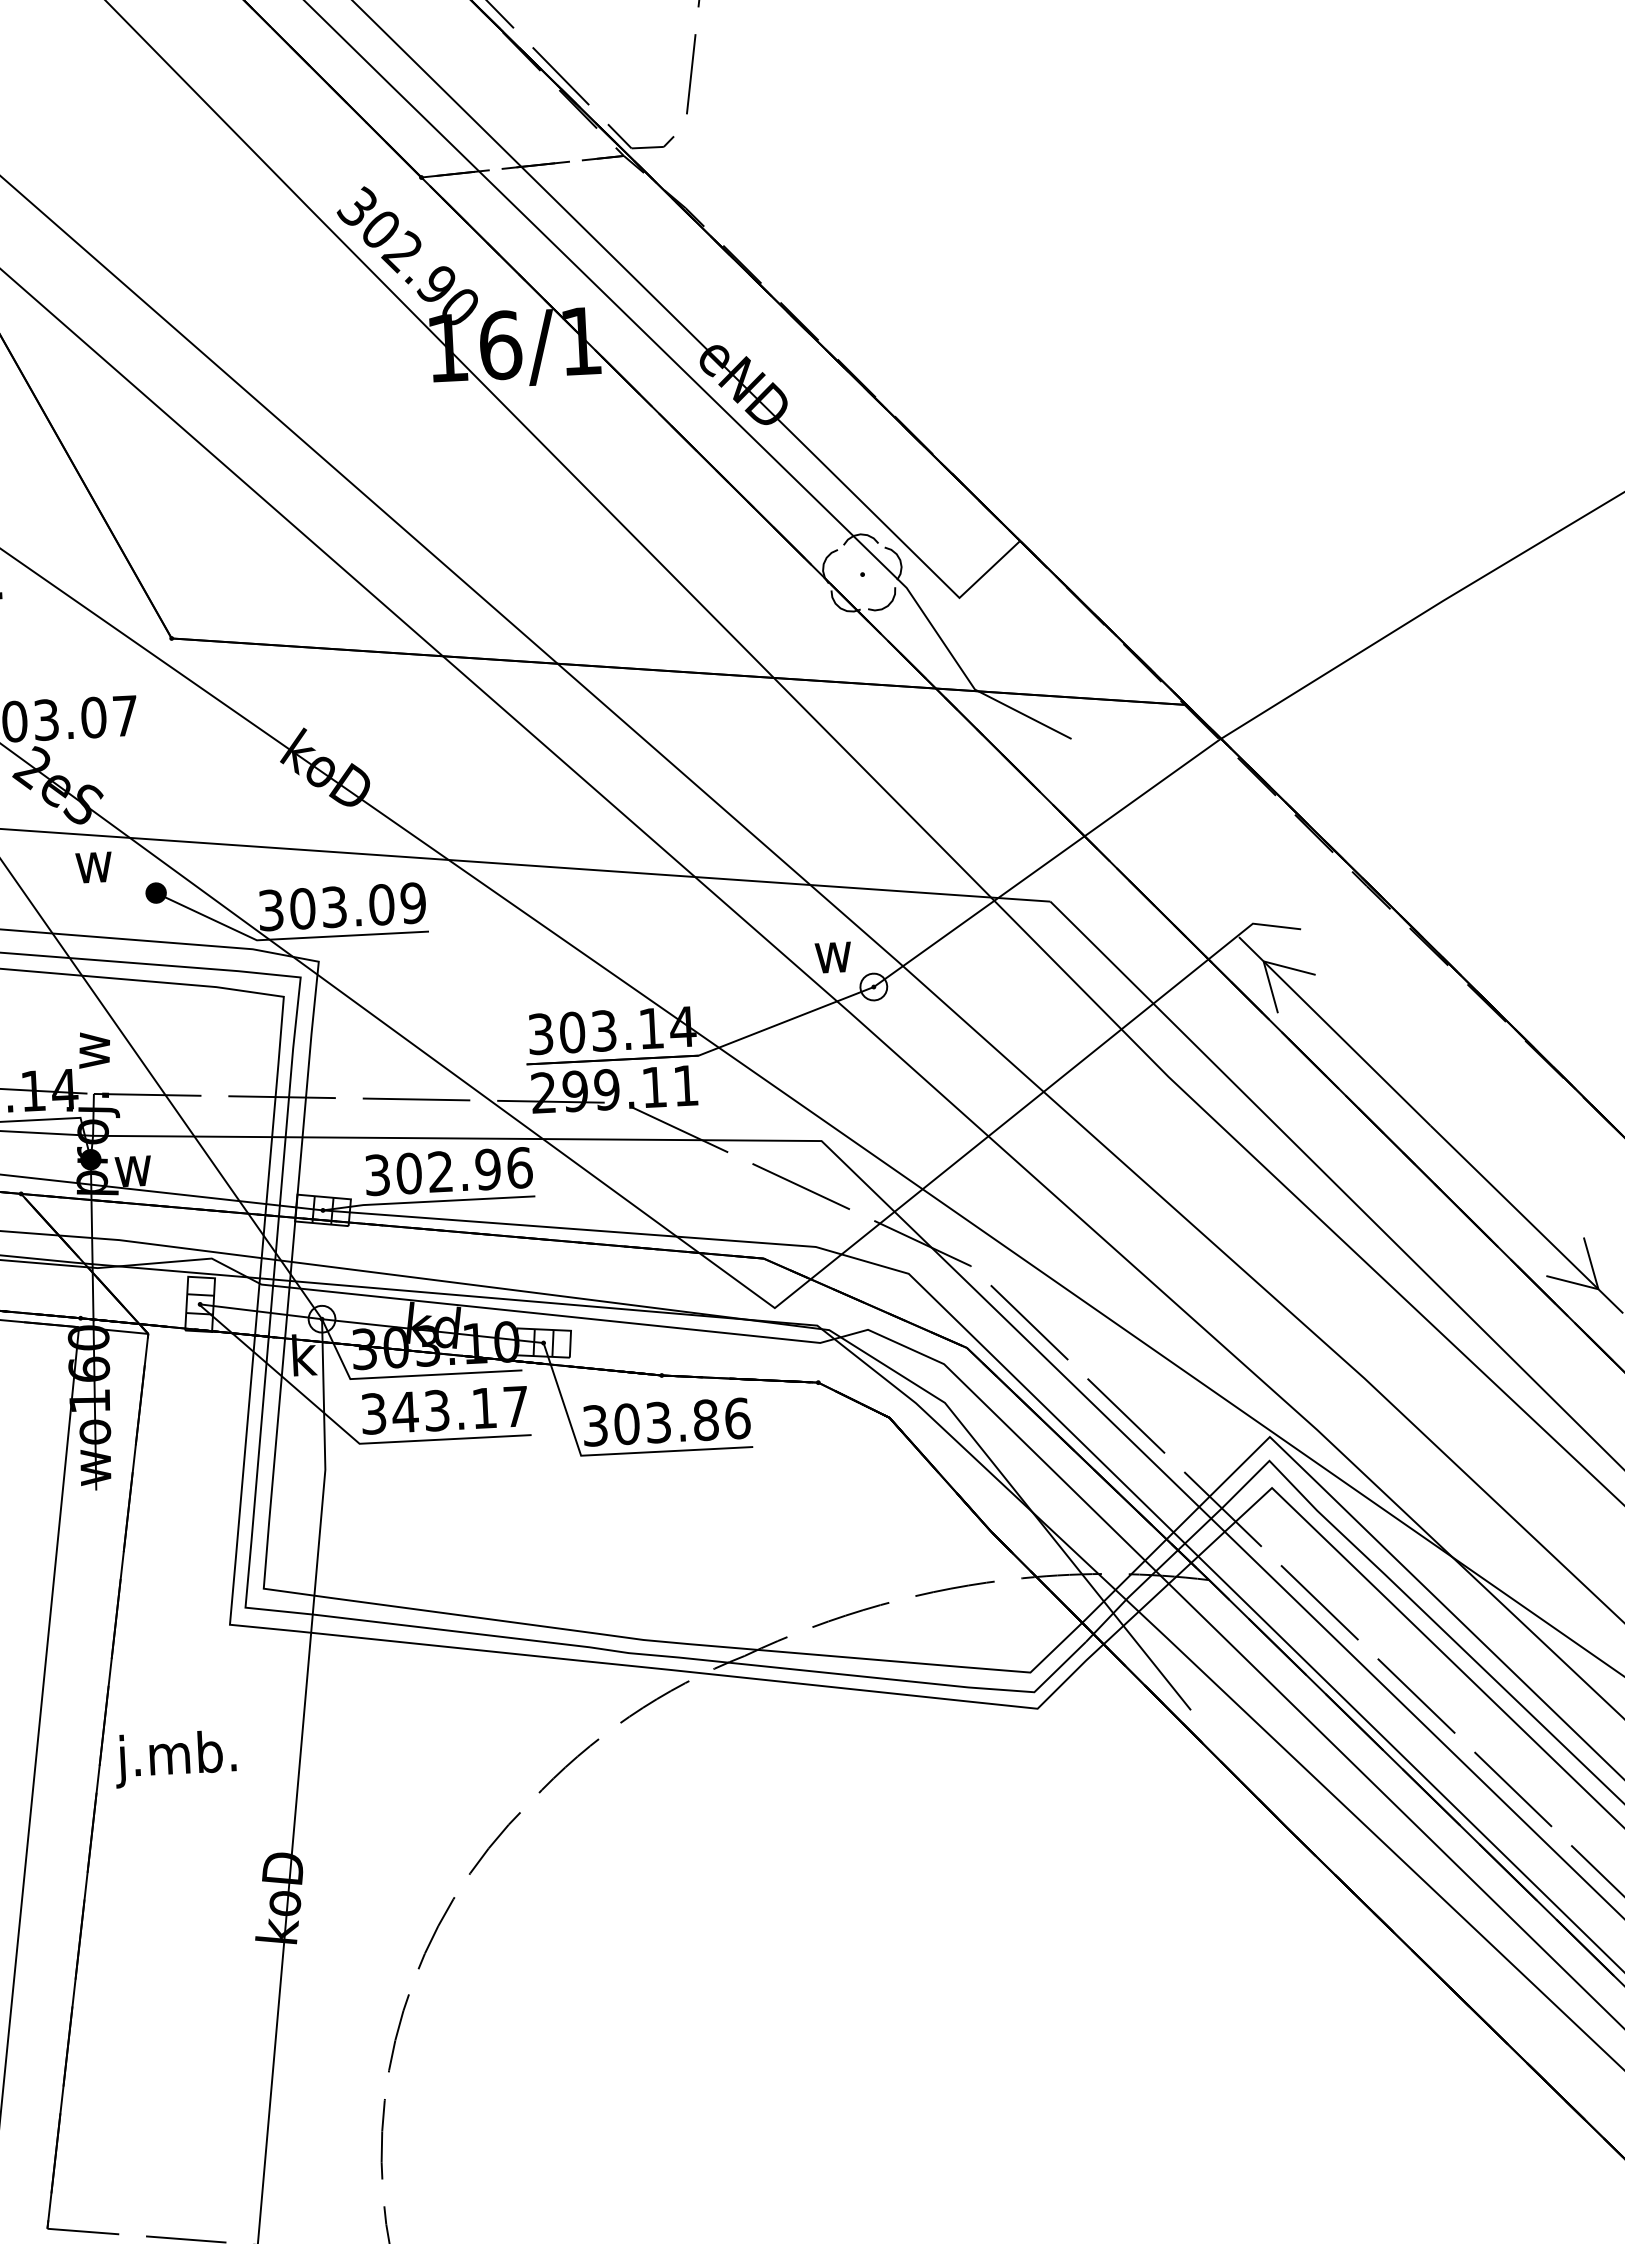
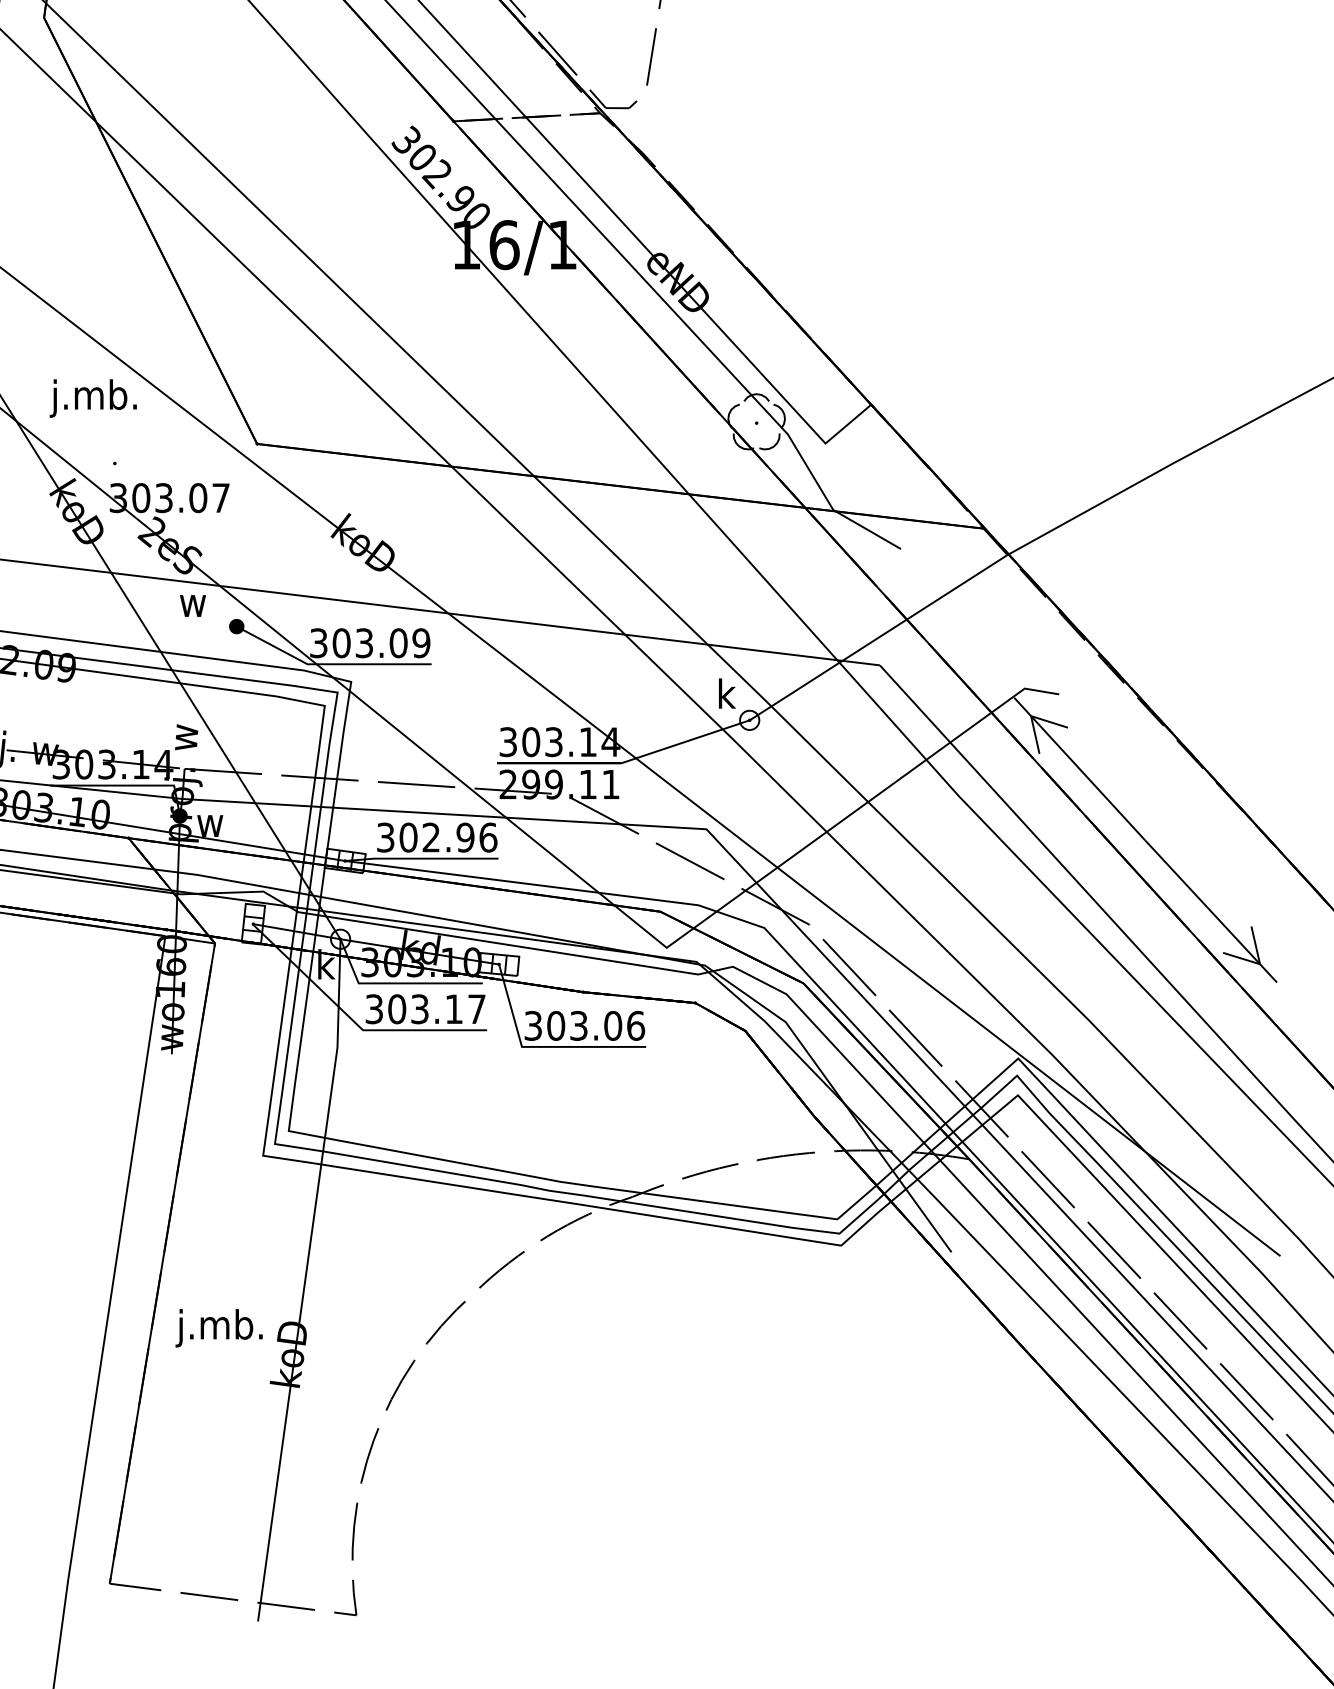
text: (832, 951) -> (721, 693), w -> k
text: (404, 1412) -> (396, 1009), 343.17 -> 303.17
text: (706, 1419) -> (613, 1025), 303.86 -> 303.06
text: (174, 1759) -> (218, 1328), moved

